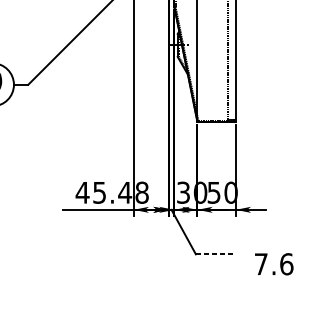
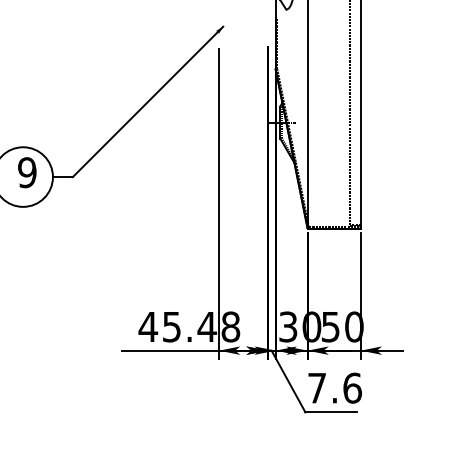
line: (213, 254) -> (330, 412), dashed -> solid
text: (273, 263) -> (334, 387), moved

